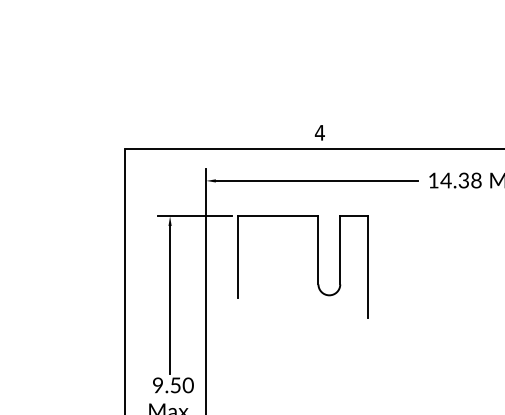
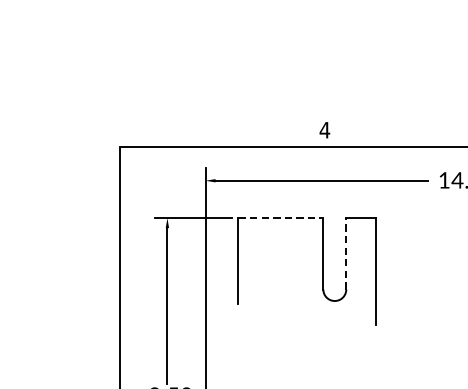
line: (278, 216) -> (281, 218), solid -> dashed
line: (340, 250) -> (346, 253), solid -> dashed

